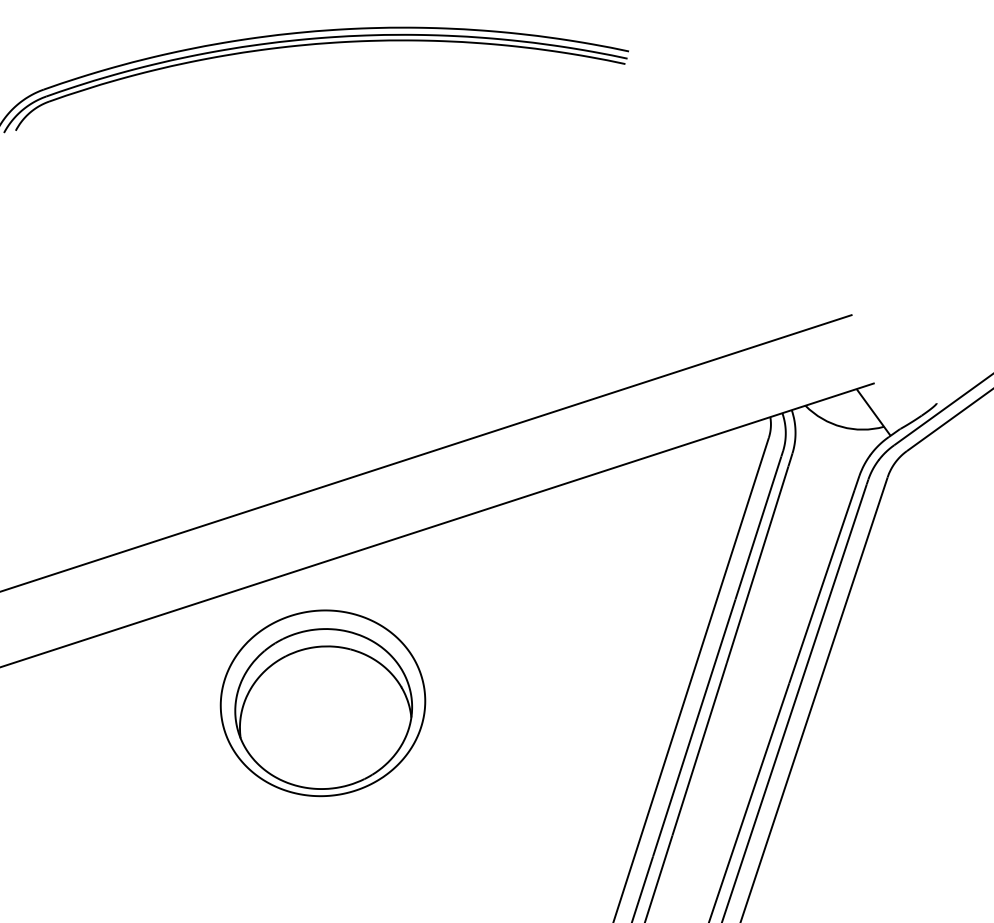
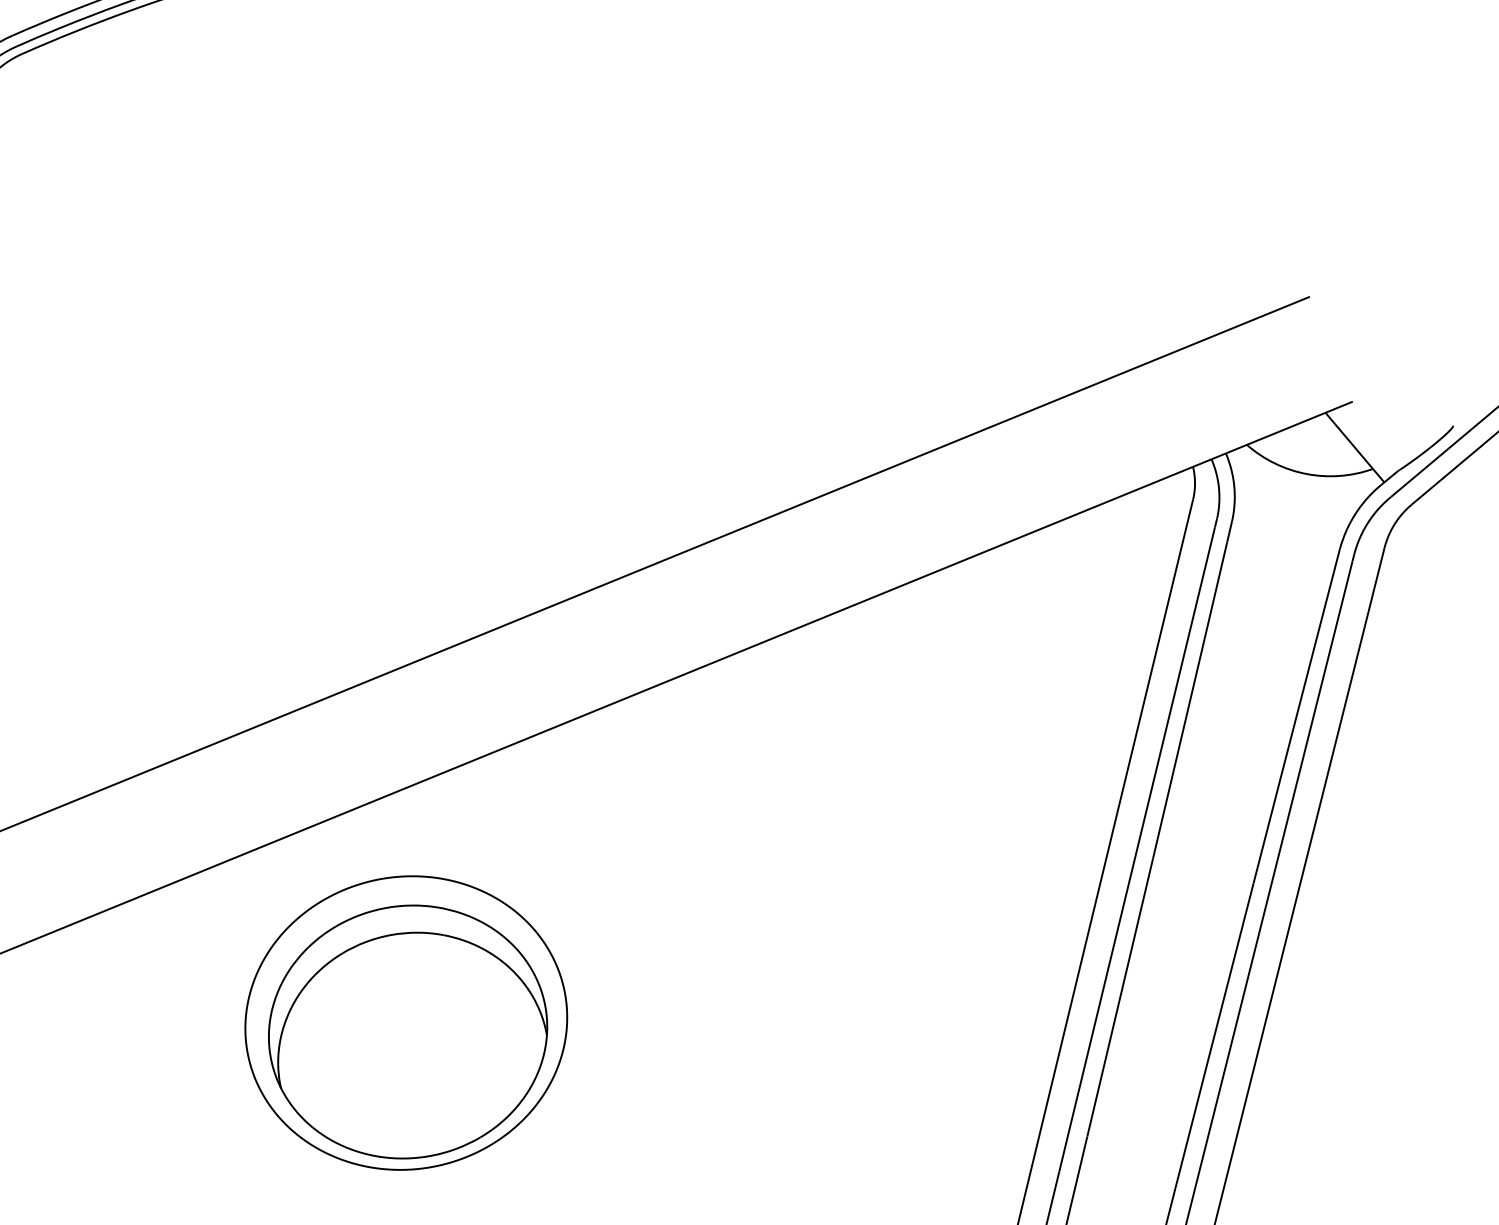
part: (322, 703) -> (405, 1023), moved

